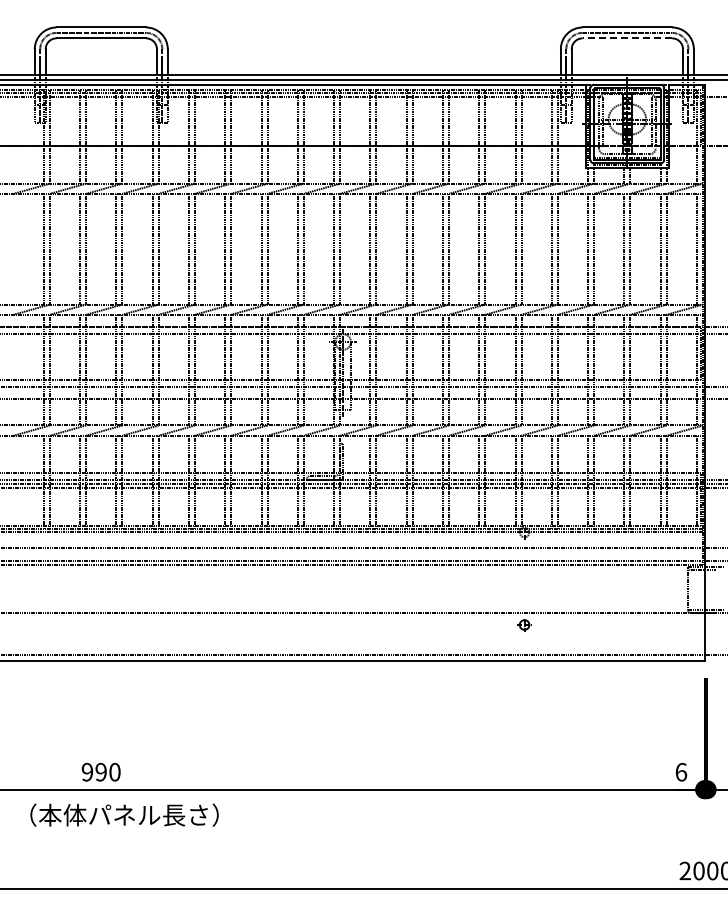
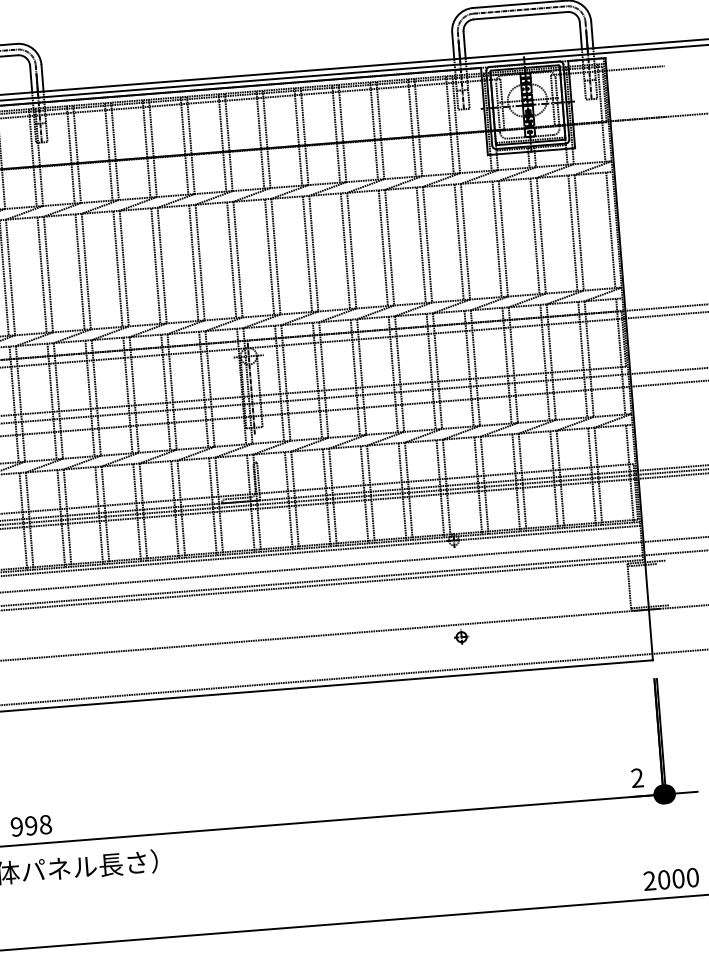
line: (627, 38) -> (520, 15), dashed -> solid
text: (681, 771) -> (637, 777), 6 -> 2
text: (114, 772) -> (45, 825), 990 -> 998

